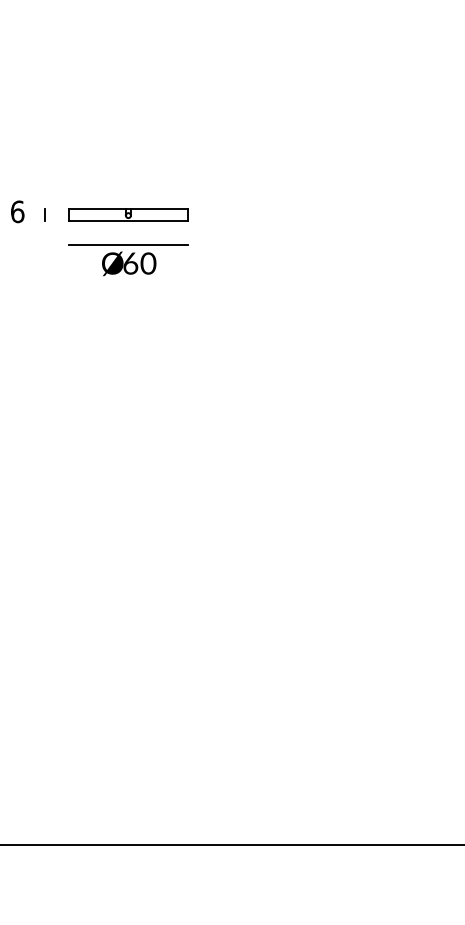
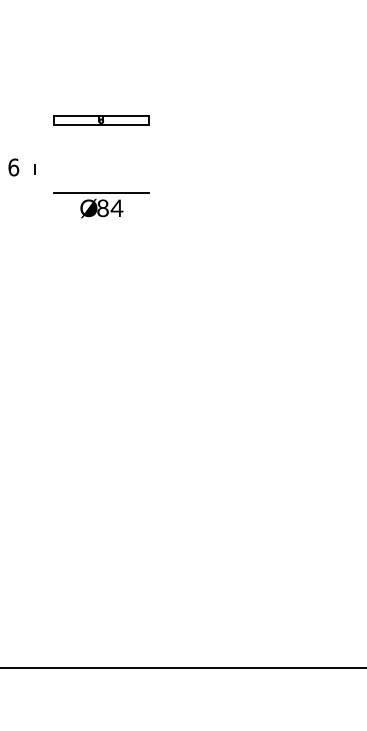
part: (128, 214) -> (101, 120), moved
text: (140, 263) -> (110, 208), 60 -> 84

